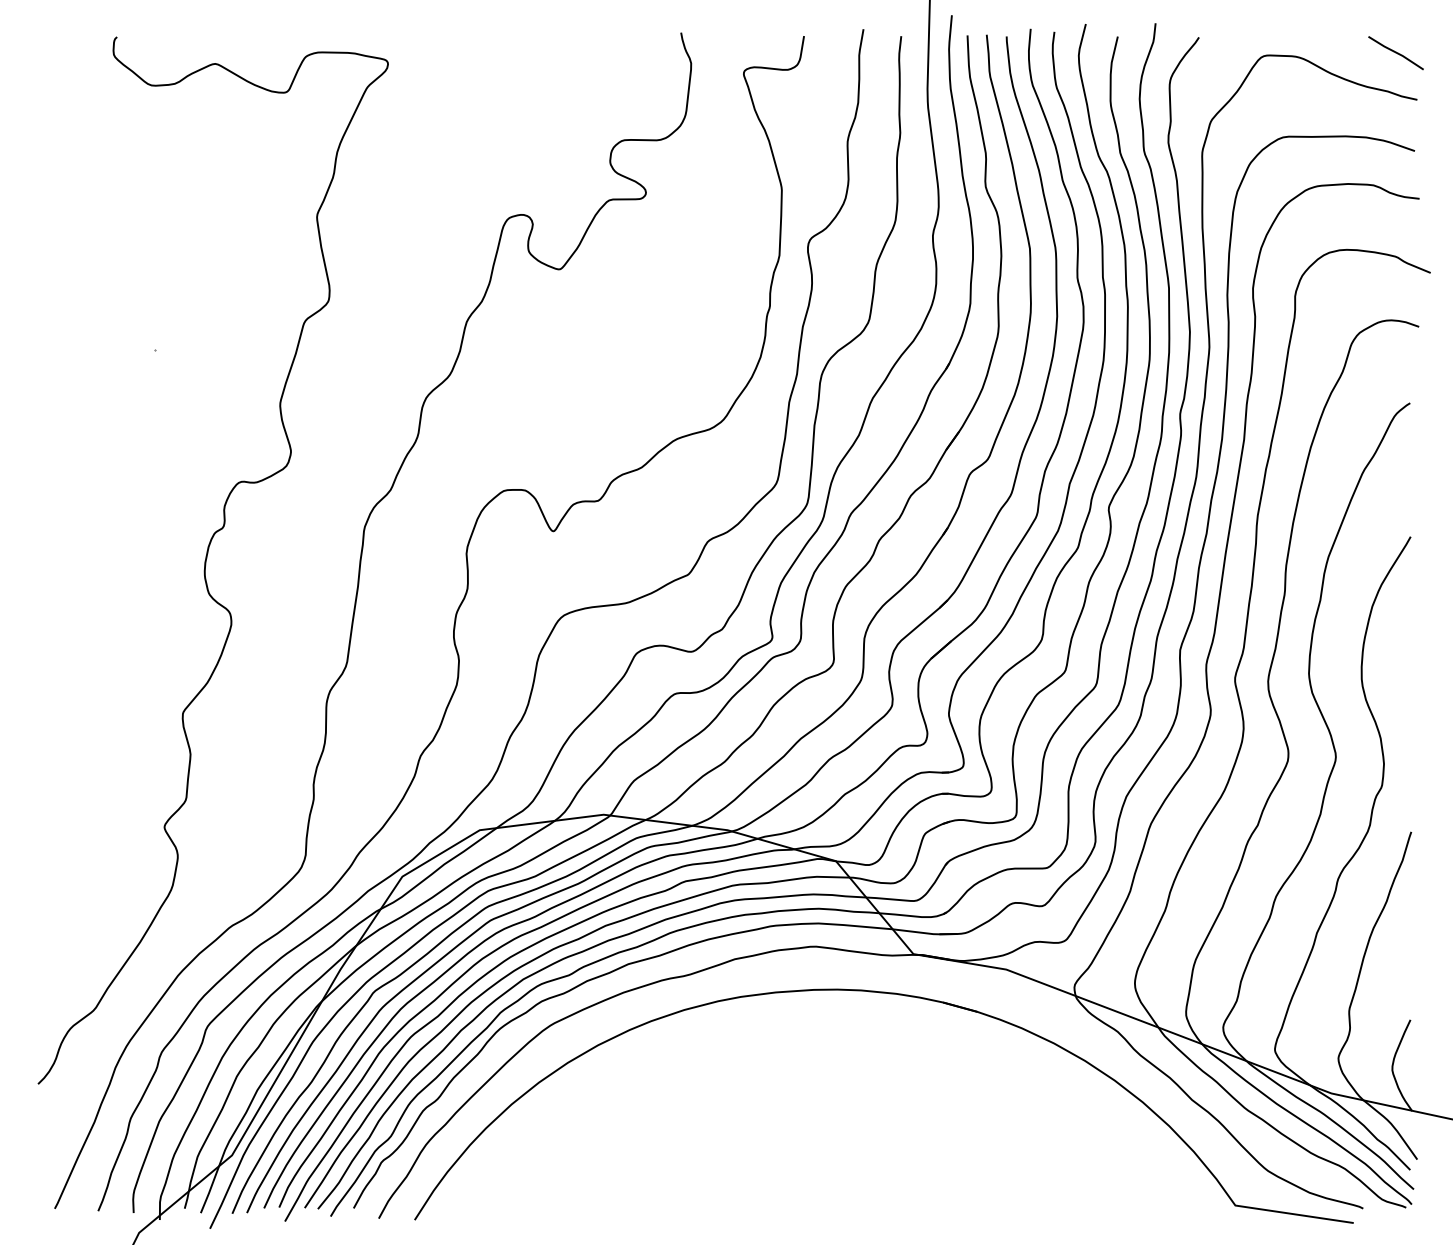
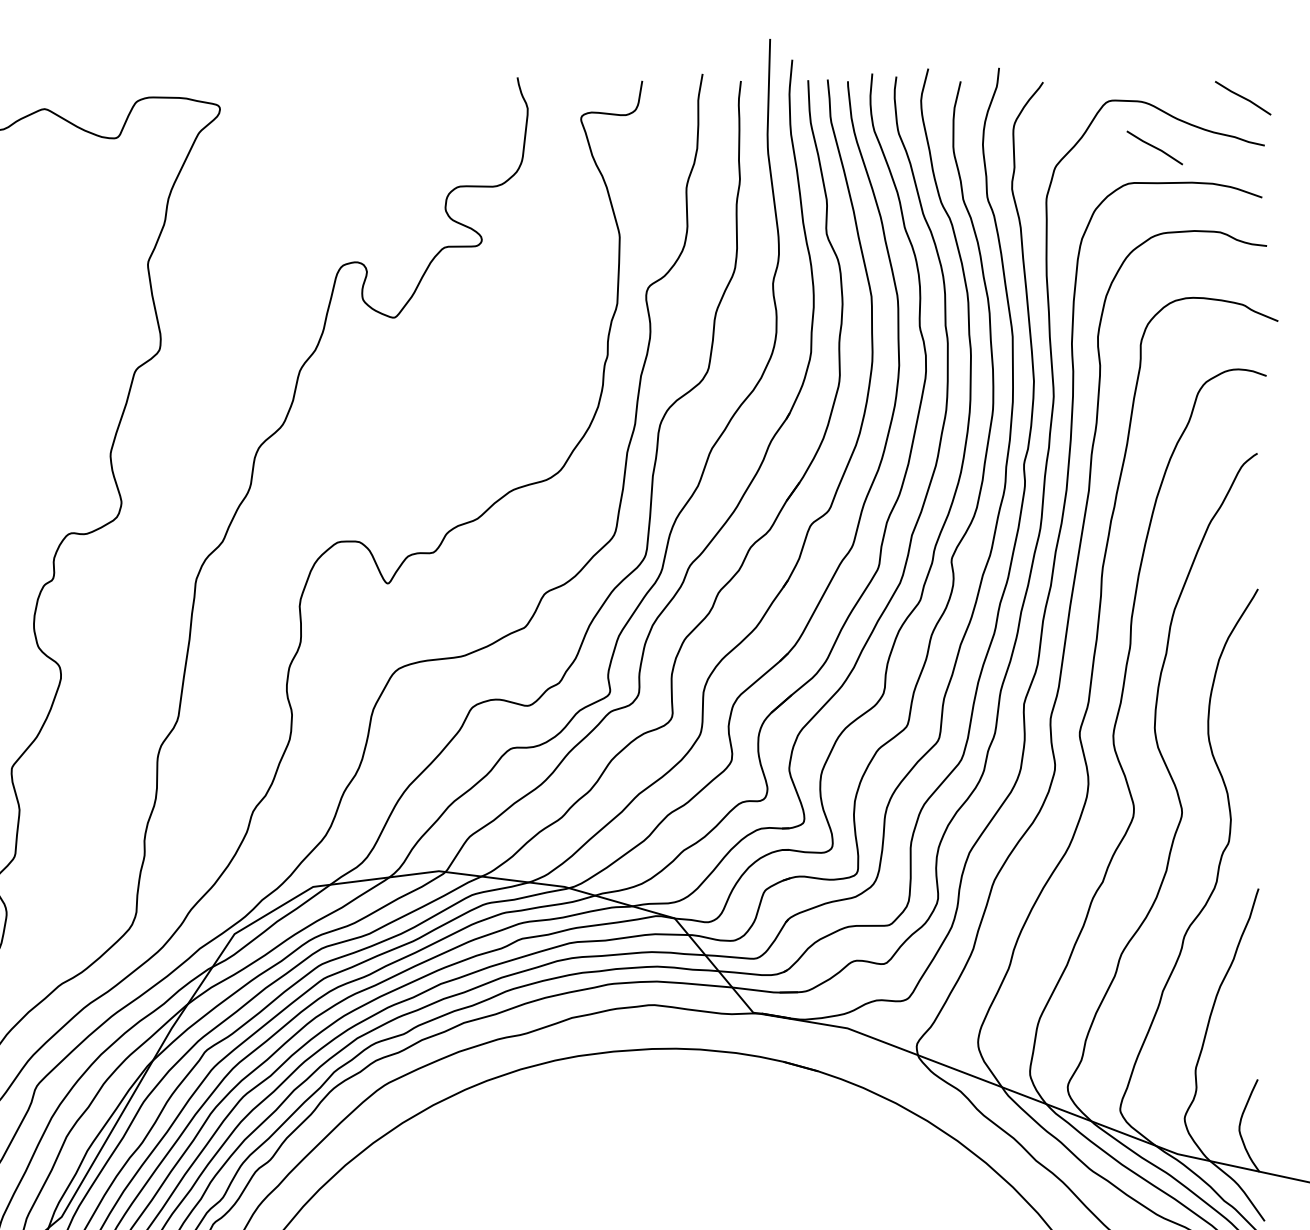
line: (1308, 102) -> (1154, 148), added

